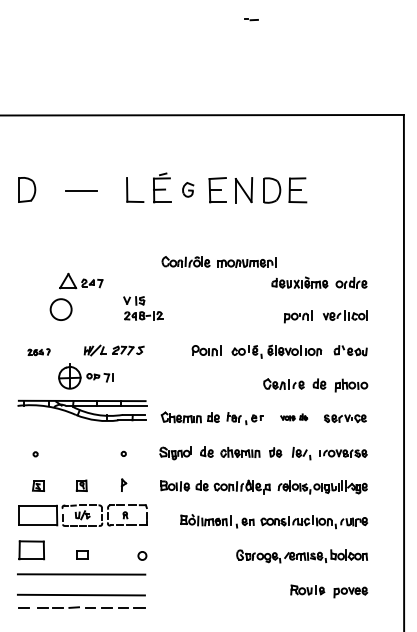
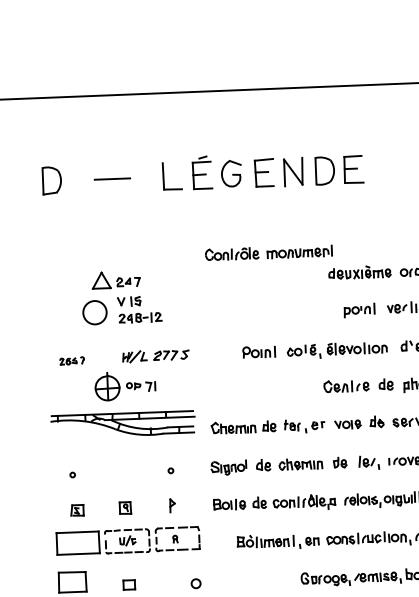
part: (187, 189) -> (230, 173), size x1.67
part: (143, 308) -> (139, 309), moved
part: (293, 417) -> (358, 422), size x1.67

